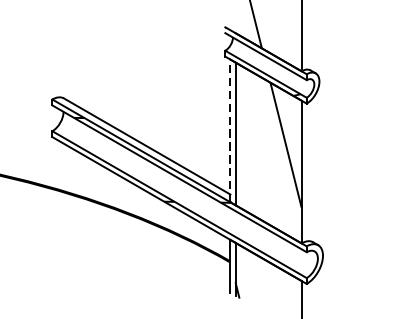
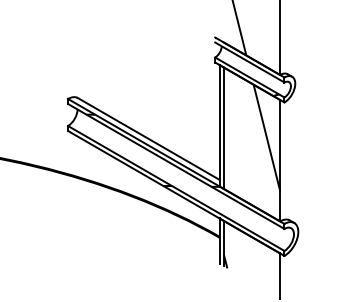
line: (230, 130) -> (219, 125), dashed -> solid

